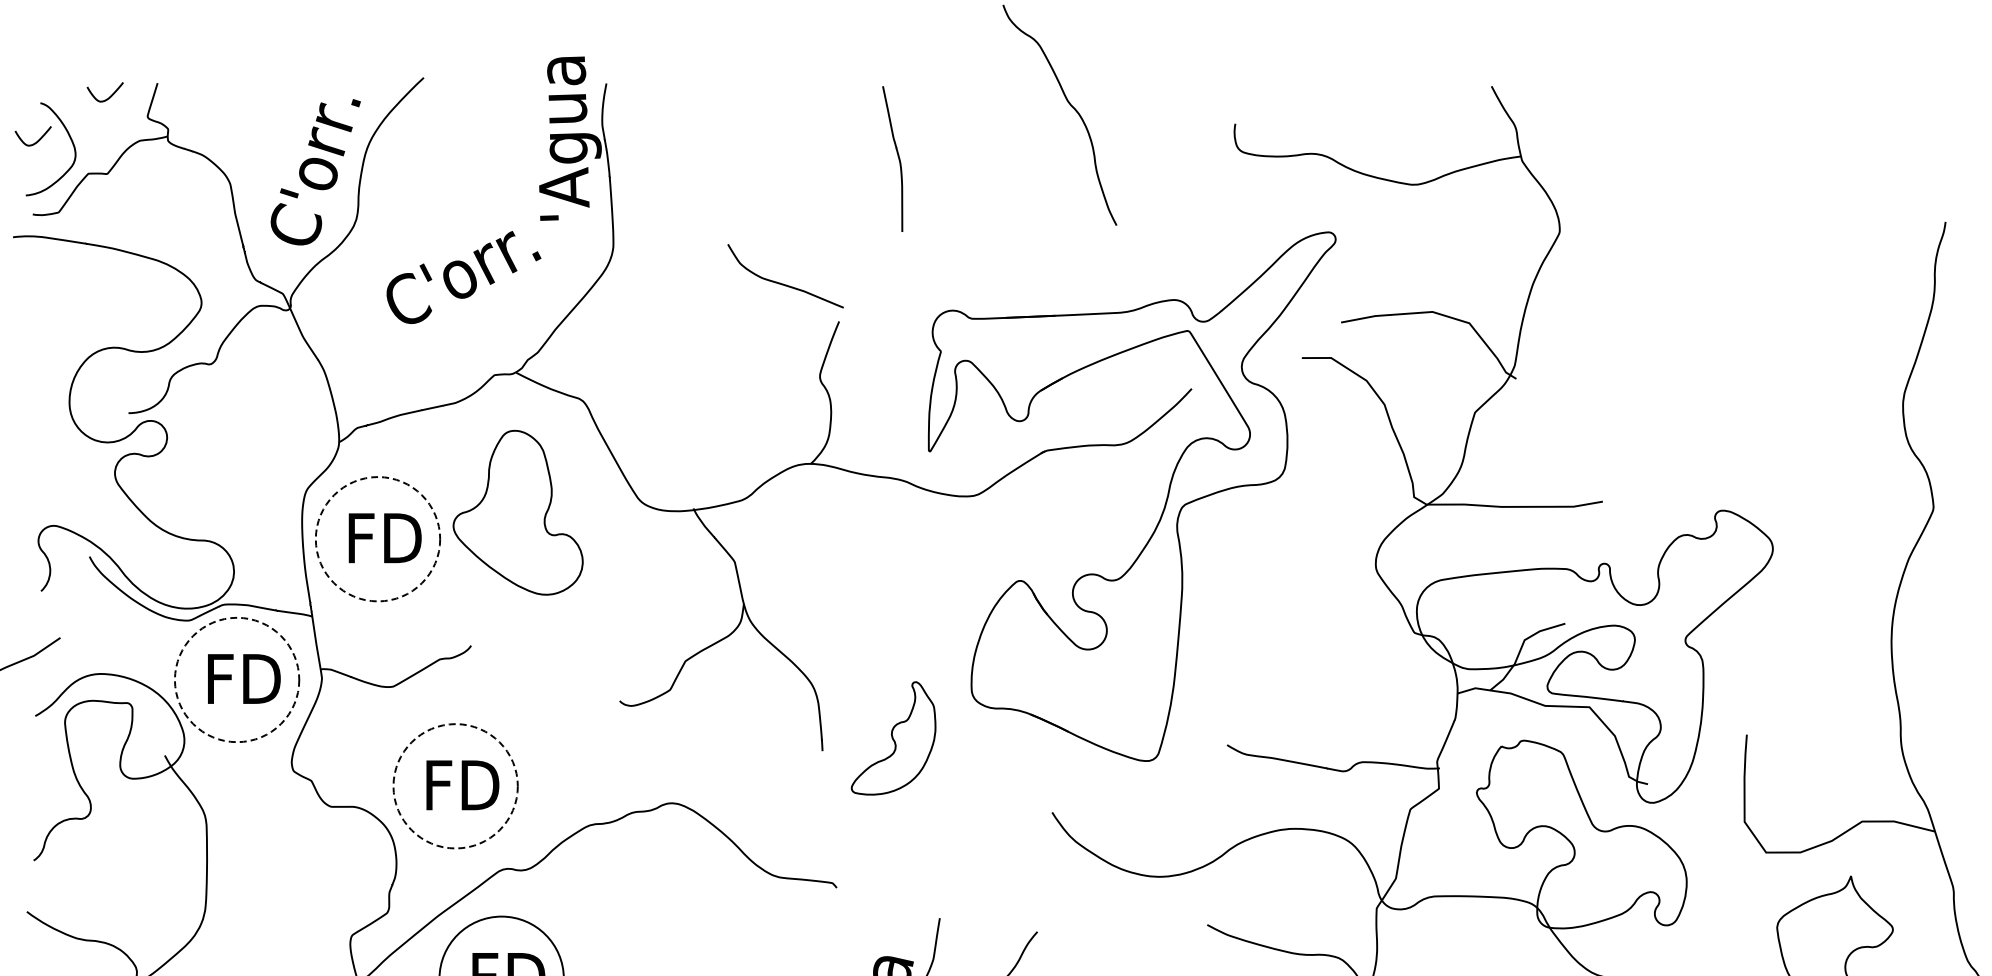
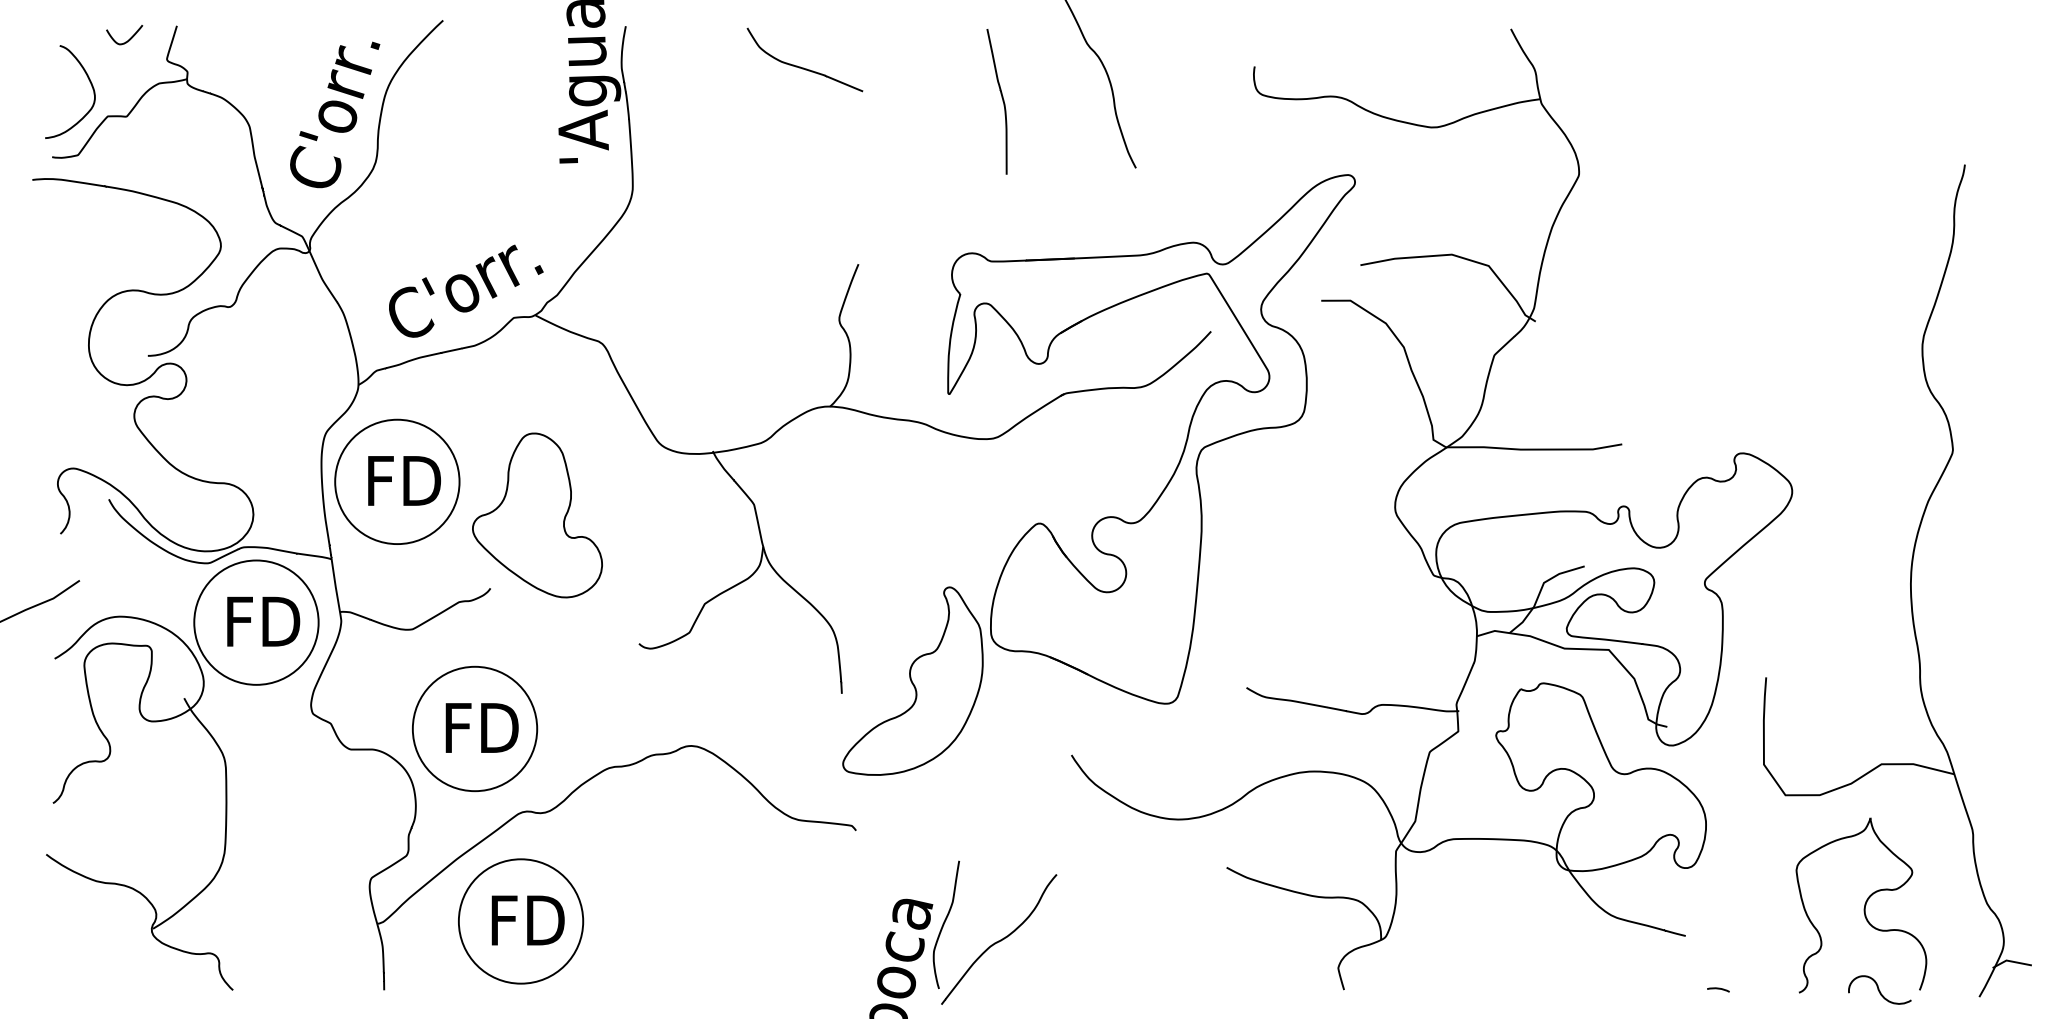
curve: (37, 140) -> (56, 83), removed
curve: (898, 158) -> (1002, 101), moved
text: (464, 276) -> (466, 290), moved
curve: (781, 282) -> (800, 66), moved
part: (518, 512) -> (537, 515), moved
circle: (378, 538) -> (397, 481), dashed -> solid
circle: (237, 679) -> (256, 622), dashed -> solid
part: (893, 737) -> (912, 680), size x1.67
circle: (455, 785) -> (474, 728), dashed -> solid

